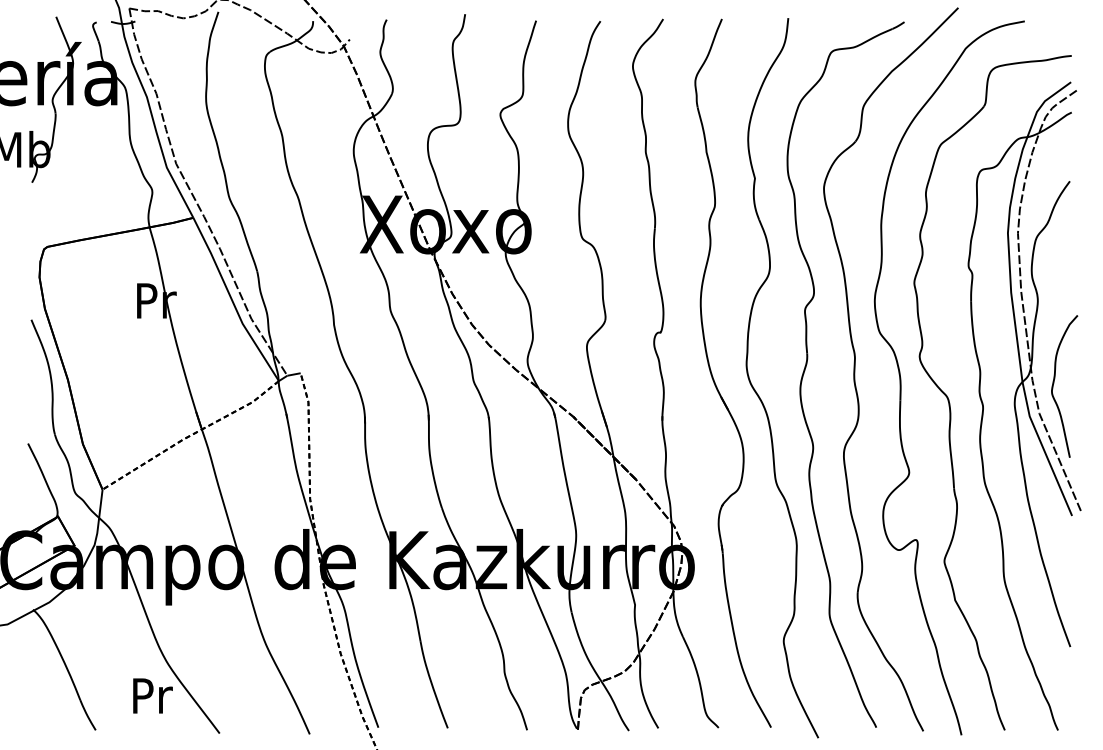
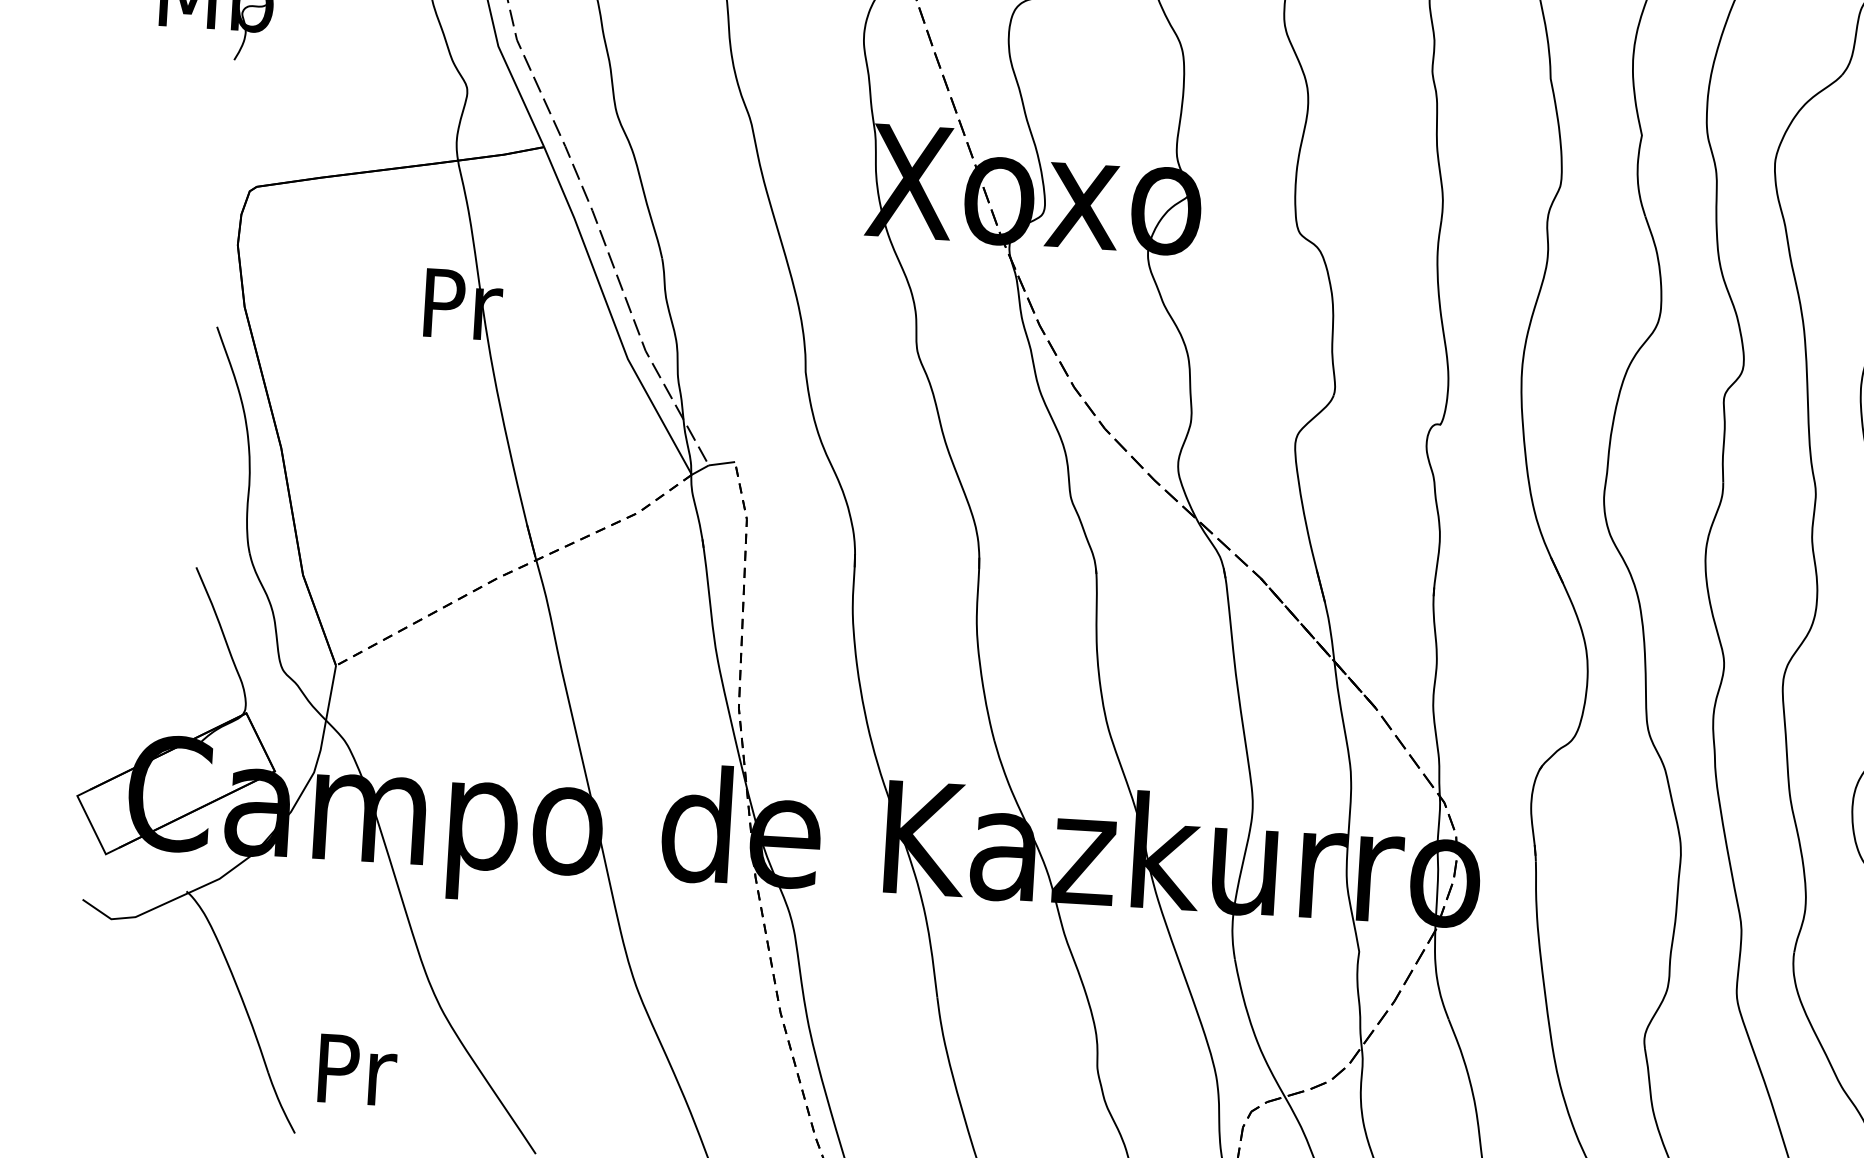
text: (152, 695) -> (356, 1069), moved

